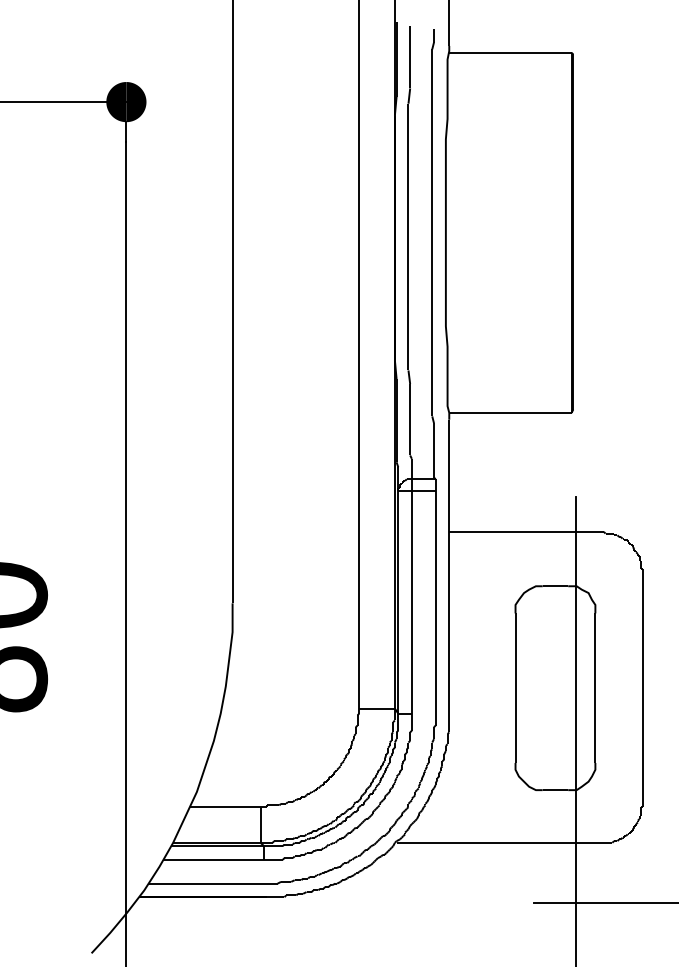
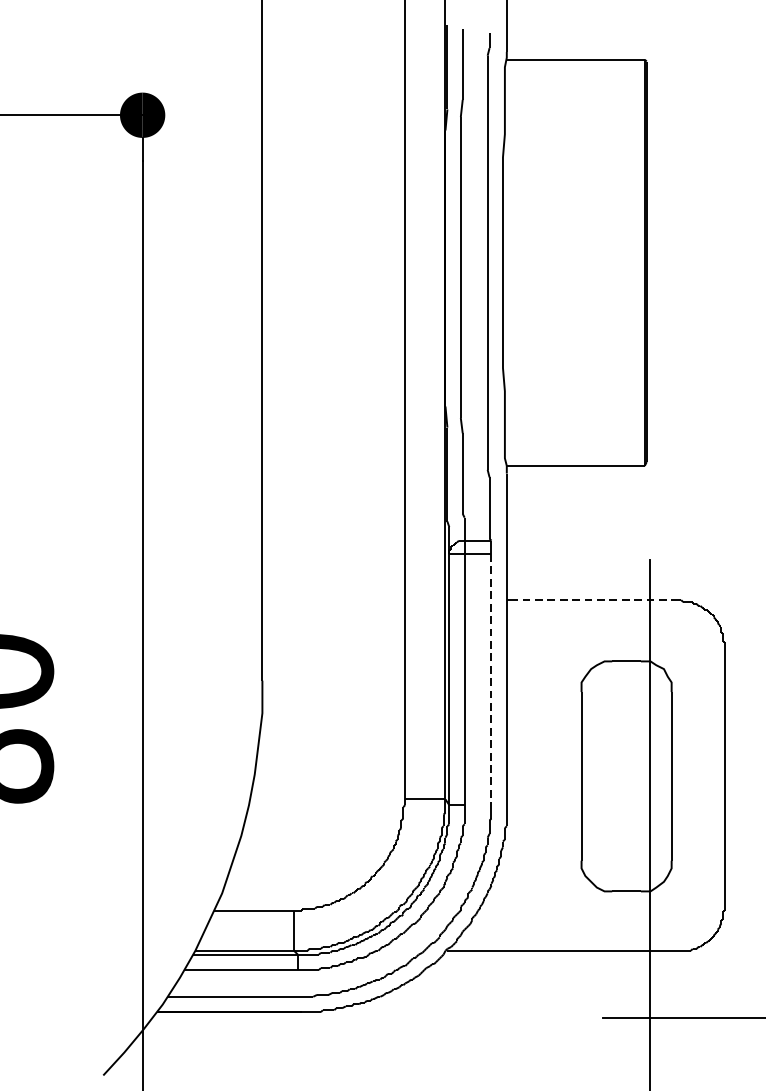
line: (530, 531) -> (598, 599), solid -> dashed
line: (435, 602) -> (491, 679), solid -> dashed

